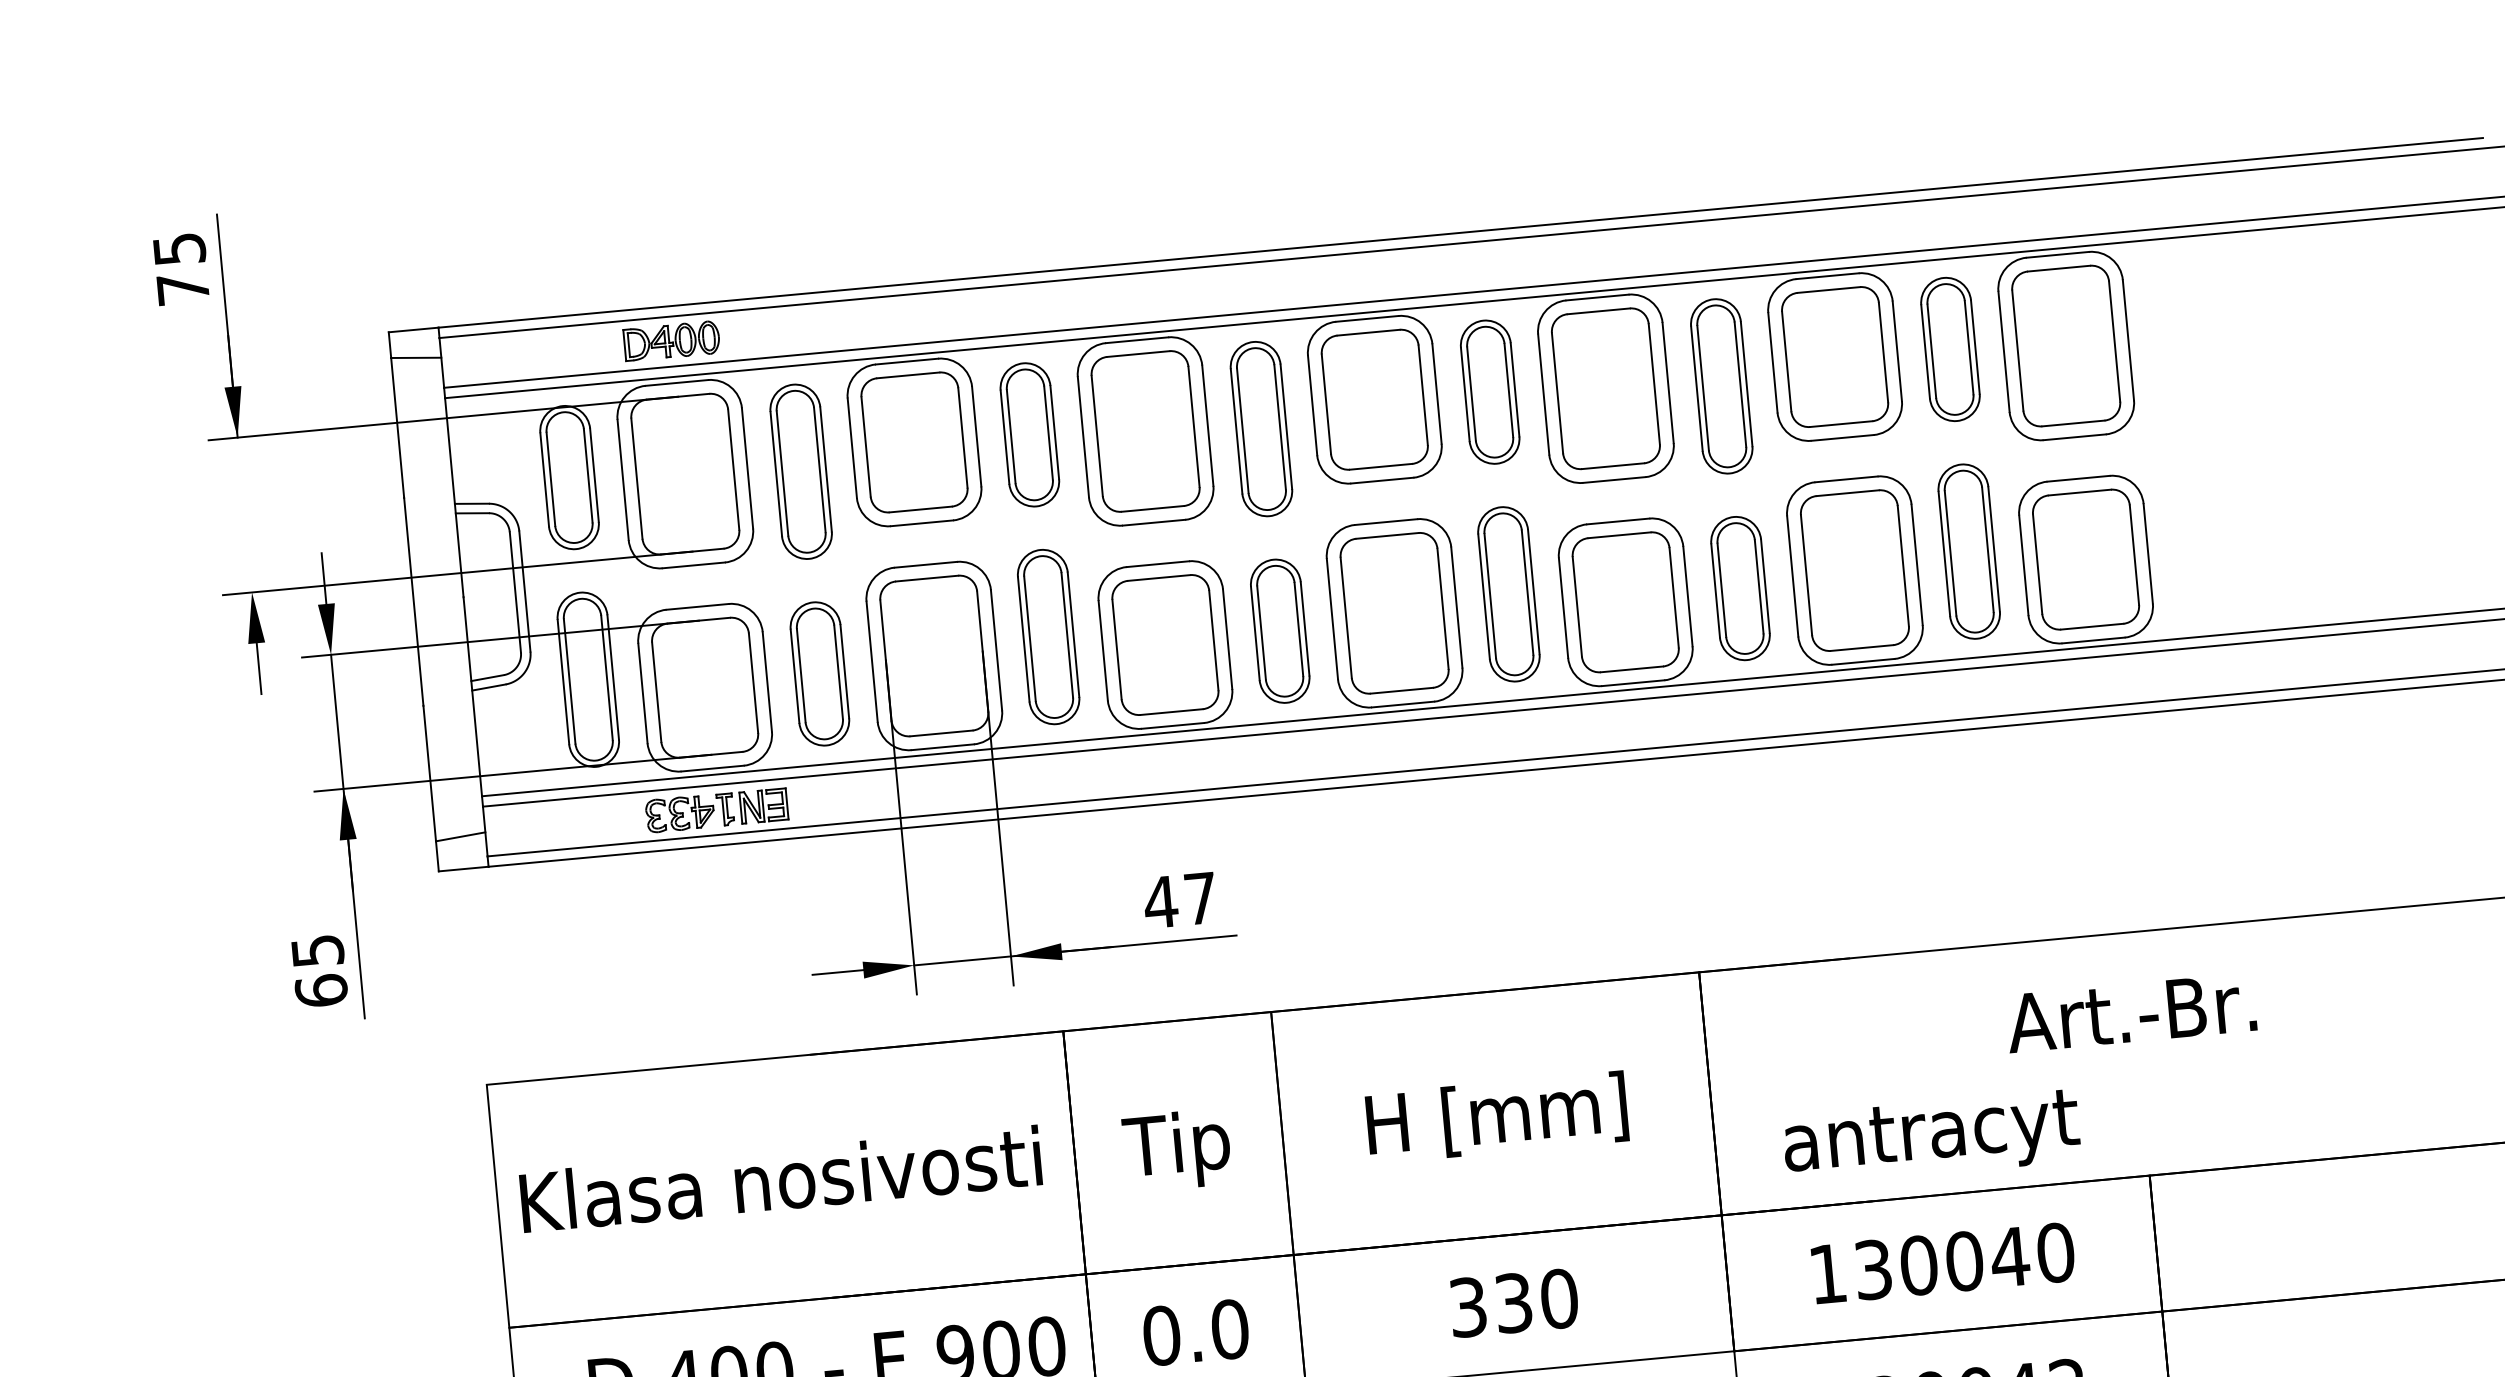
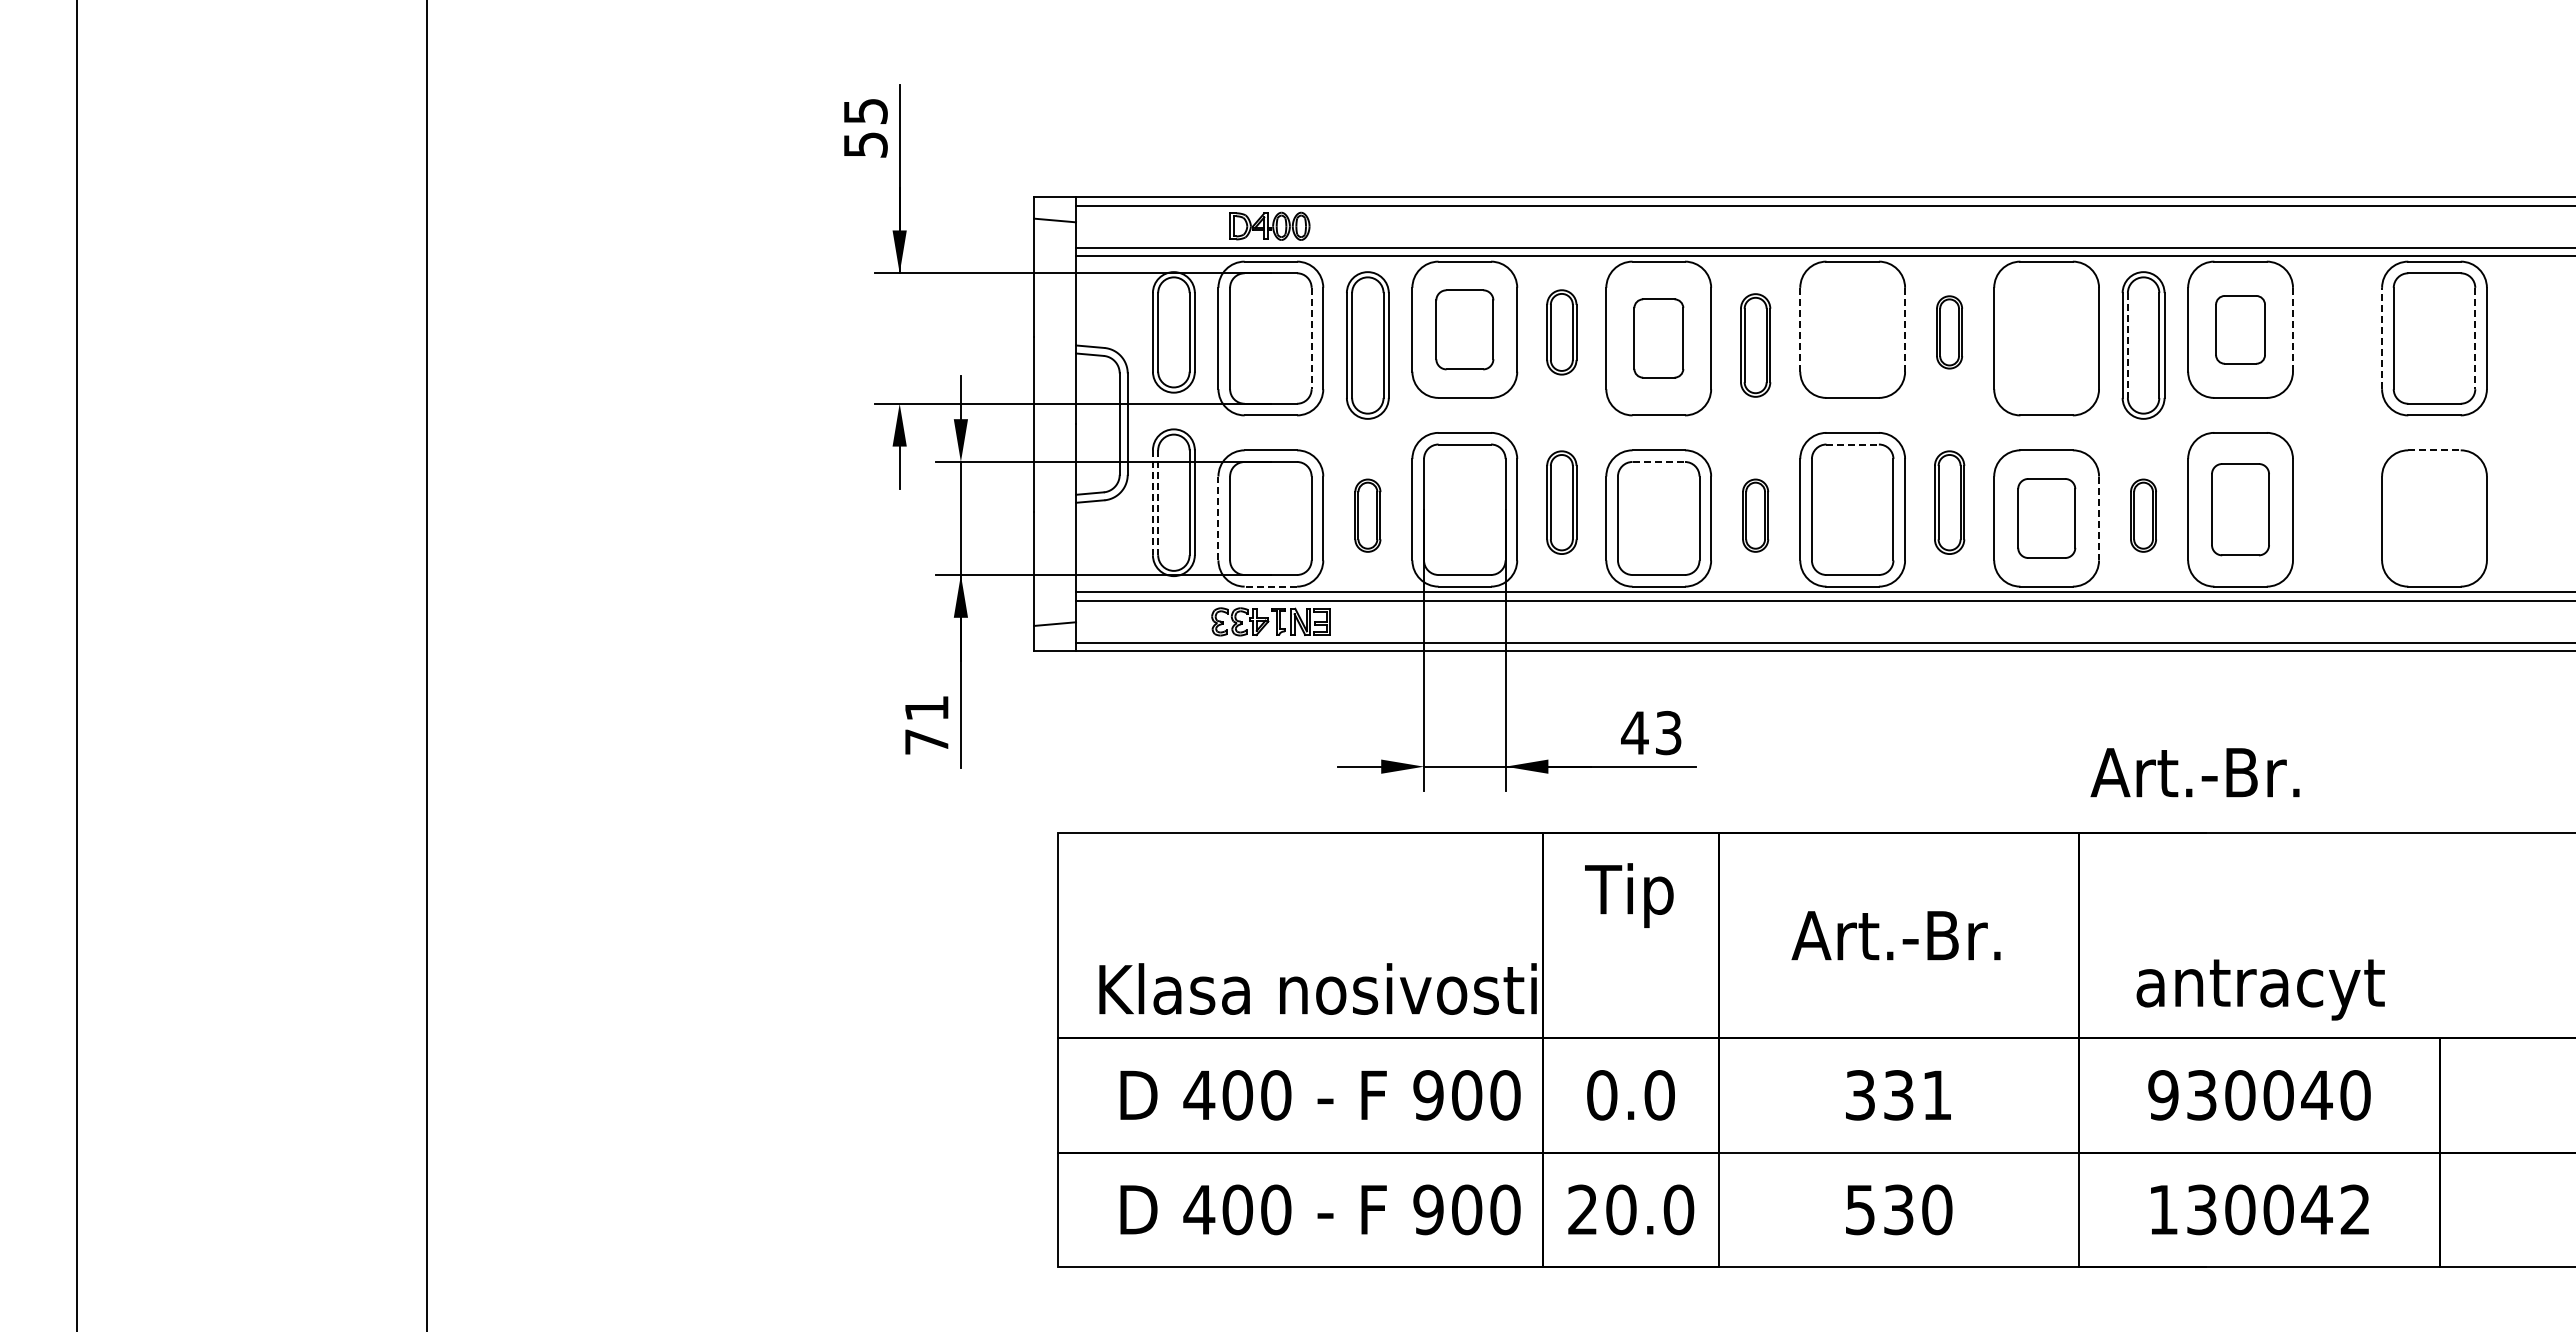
text: (182, 288) -> (865, 144), 75 -> 55
line: (2114, 341) -> (2475, 338), solid -> dashed
part: (1950, 349) -> (2337, 332), removed
line: (1896, 350) -> (2292, 329), solid -> dashed
line: (2004, 351) -> (2382, 338), solid -> dashed
part: (1834, 356) -> (2240, 329), size x0.6
part: (1605, 388) -> (2046, 338), removed
line: (1702, 389) -> (2127, 346), solid -> dashed
part: (1489, 392) -> (1949, 332), size x0.6
line: (1437, 393) -> (1905, 329), solid -> dashed
part: (1374, 399) -> (1852, 329), removed
line: (1312, 405) -> (1800, 329), solid -> dashed
part: (1261, 429) -> (1755, 345), size x0.7
part: (1145, 431) -> (1658, 338), size x0.6
part: (1029, 435) -> (1561, 332), size x0.7
part: (914, 442) -> (1464, 329), size x0.7
line: (733, 469) -> (1311, 338), solid -> dashed
line: (2079, 478) -> (2435, 450), solid -> dashed
line: (1388, 535) -> (1853, 444), solid -> dashed
part: (1969, 551) -> (2337, 502), removed
part: (2086, 559) -> (2434, 518), removed
part: (1854, 570) -> (2240, 509), size x0.7
line: (1160, 577) -> (1659, 461), solid -> dashed
part: (1740, 588) -> (2143, 515), size x0.6
part: (1508, 594) -> (1949, 502), size x0.7
line: (1688, 596) -> (2099, 518), solid -> dashed
part: (1625, 602) -> (2046, 518), size x0.7
part: (1279, 630) -> (1755, 515), size x0.6
part: (1048, 636) -> (1561, 502), size x0.7
part: (819, 673) -> (1367, 515), size x0.6
line: (563, 682) -> (1152, 503), solid -> dashed
line: (570, 682) -> (1158, 503), solid -> dashed
line: (642, 693) -> (1218, 518), solid -> dashed
line: (712, 768) -> (1270, 586), solid -> dashed
text: (1200, 897) -> (1668, 732), 47 -> 43
text: (319, 971) -> (926, 725), 65 -> 71
text: (2130, 1012) -> (2194, 772), moved
text: (1497, 1116) -> (1899, 938), H [mm] -> Art.-Br.
text: (1177, 1150) -> (1629, 895), moved
text: (780, 1178) -> (1317, 988), moved
text: (1827, 1274) -> (2163, 1095), 130040 -> 930040
text: (1559, 1299) -> (1937, 1095), 330 -> 331

